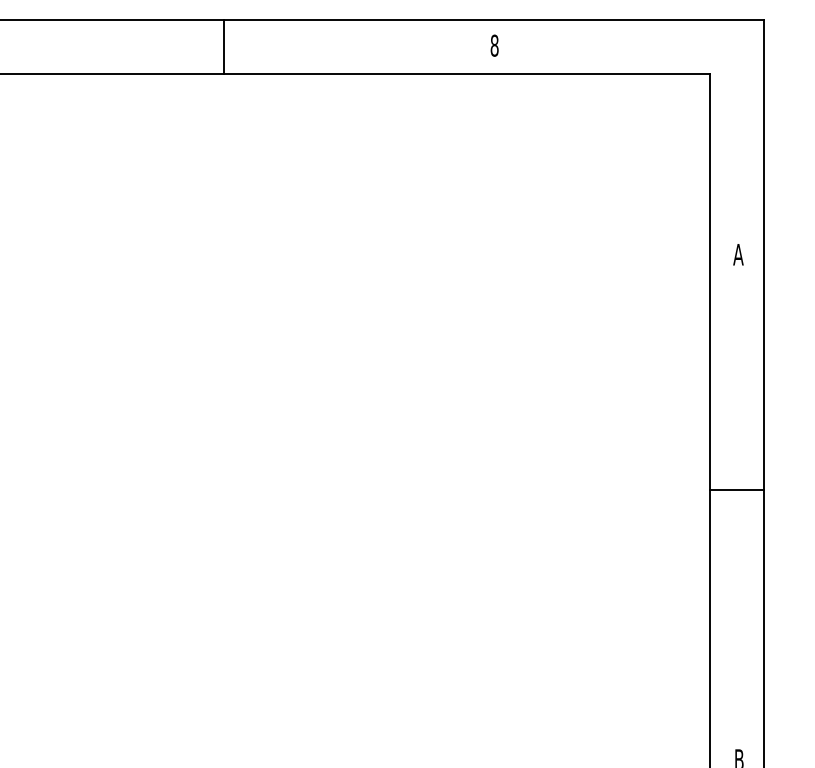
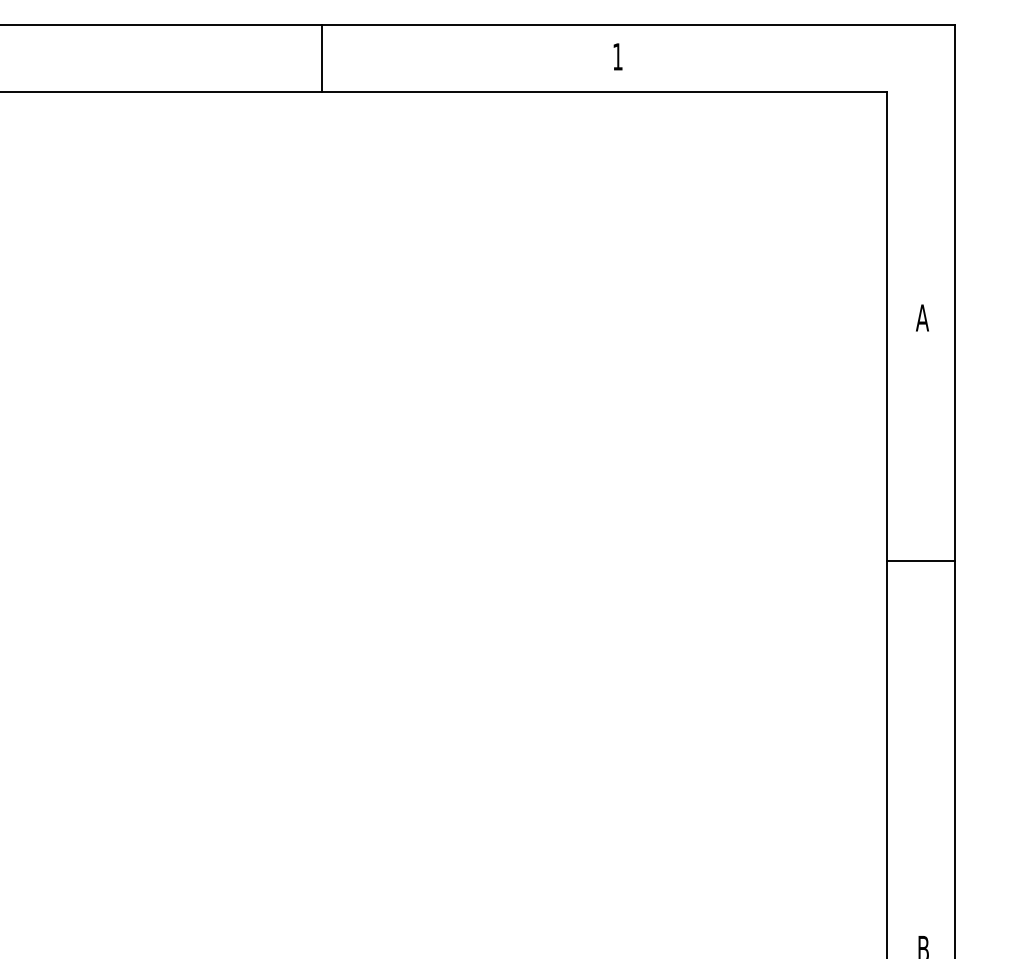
text: (494, 45) -> (617, 56), 8 -> 1
line: (223, 47) -> (321, 58), moved
line: (736, 490) -> (920, 561), moved

